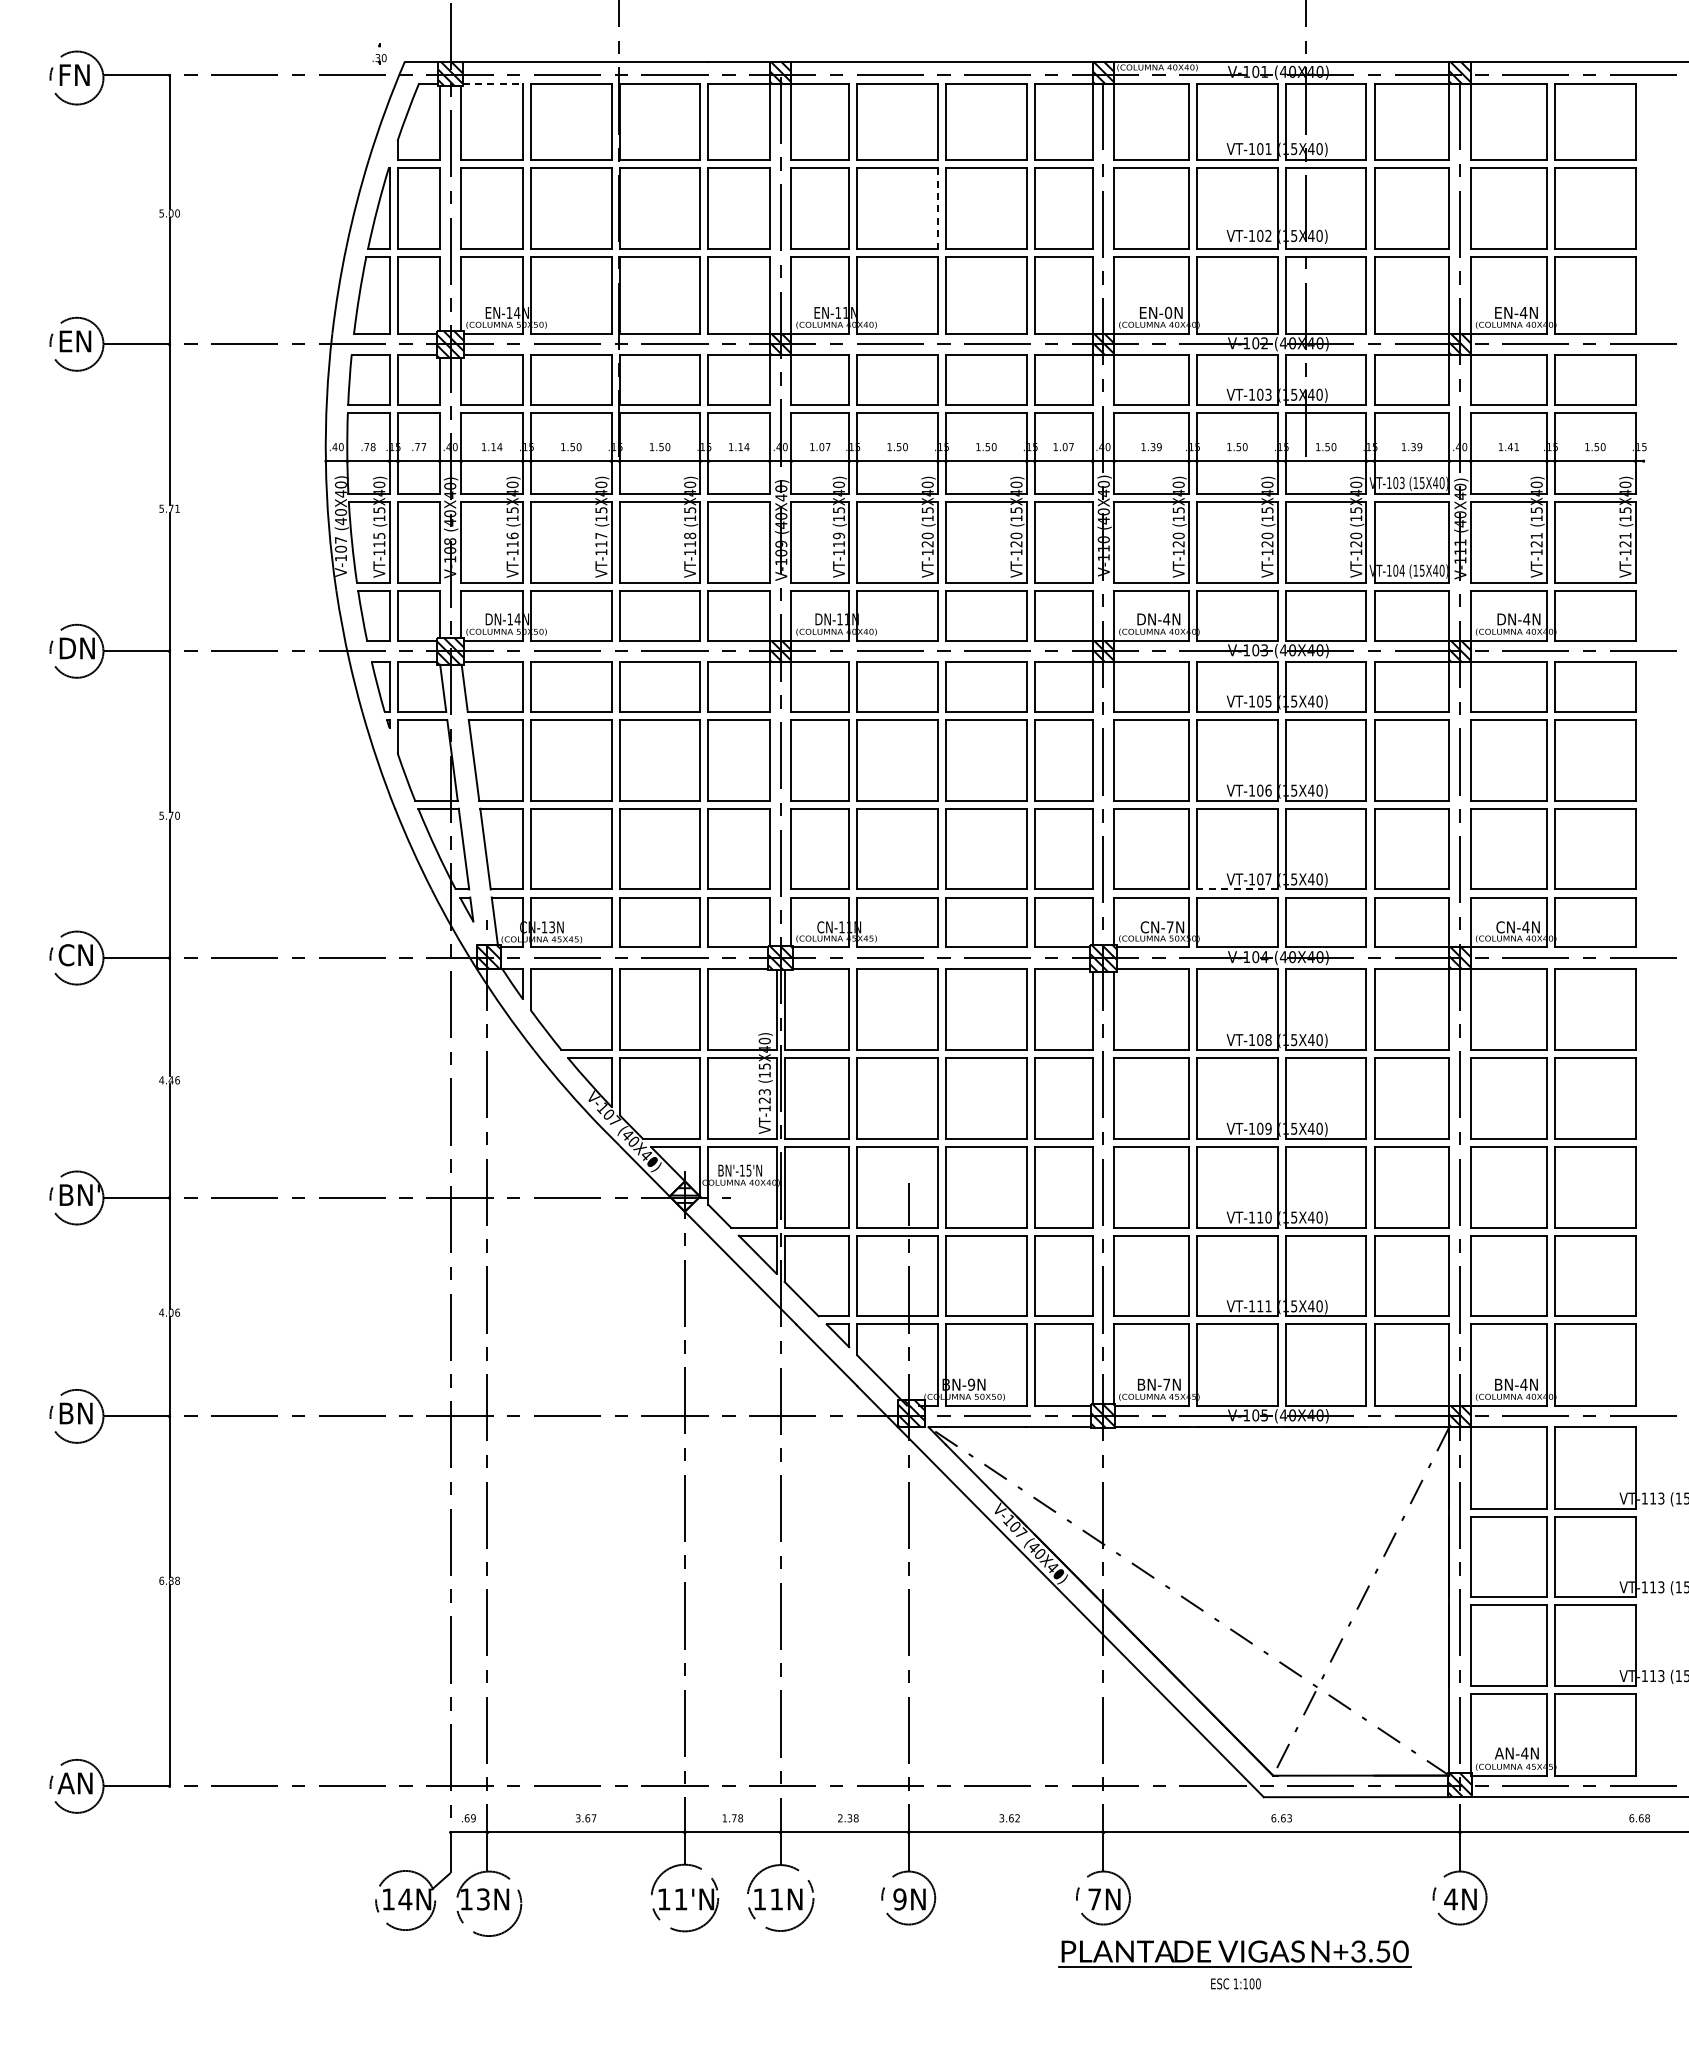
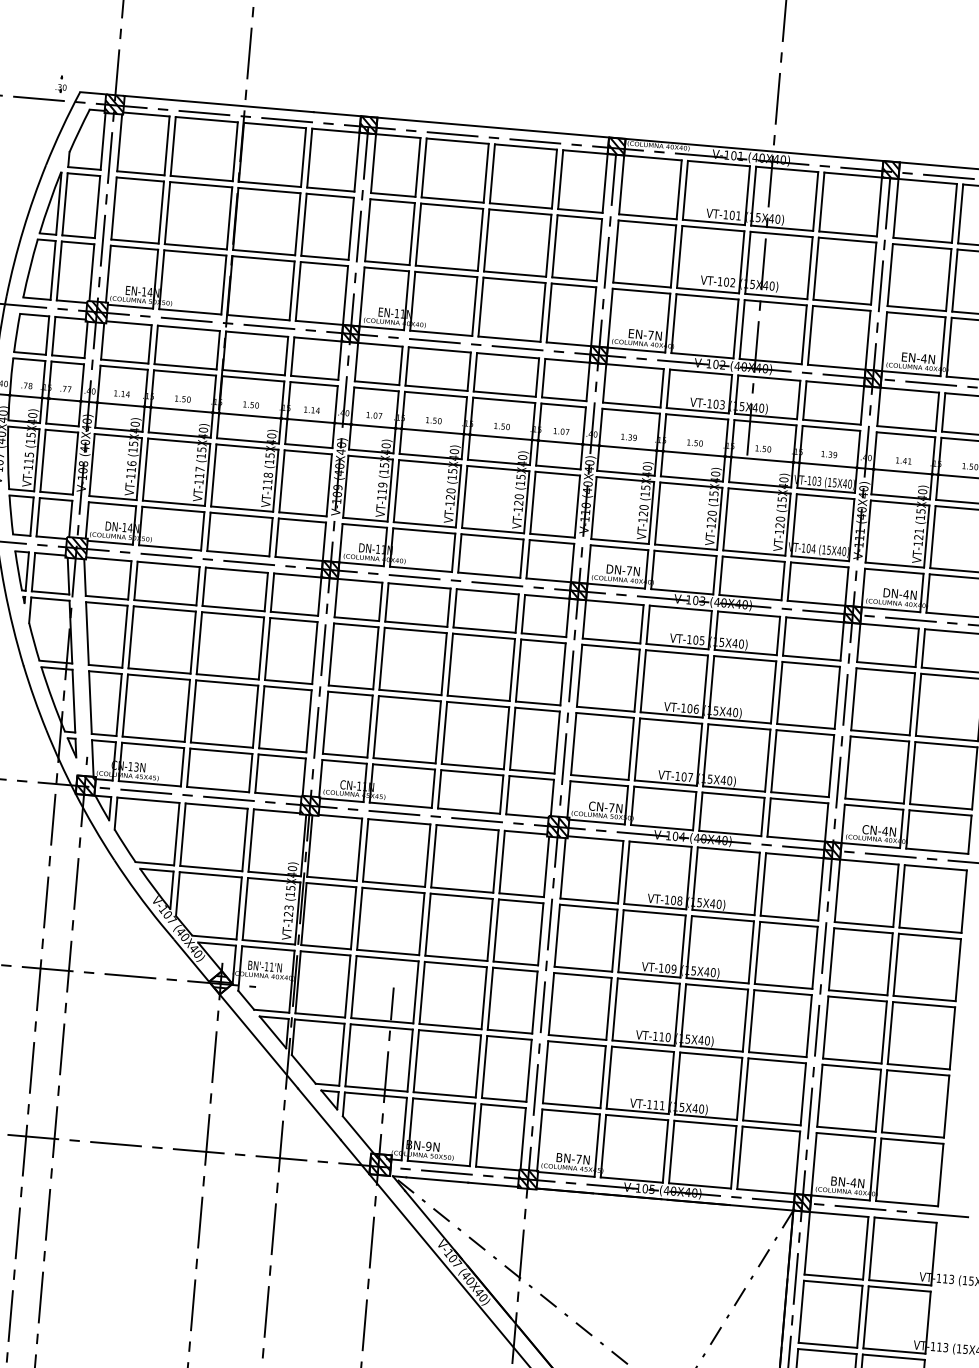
line: (493, 83) -> (147, 114), dashed -> solid
line: (937, 209) -> (480, 240), dashed -> solid
text: (1168, 312) -> (650, 335), EN-0N -> EN-7N
text: (1166, 619) -> (629, 570), DN-4N -> DN-7N
line: (1236, 889) -> (665, 783), dashed -> solid
text: (748, 1170) -> (271, 967), BN'-15'N -> BN'-11'N

